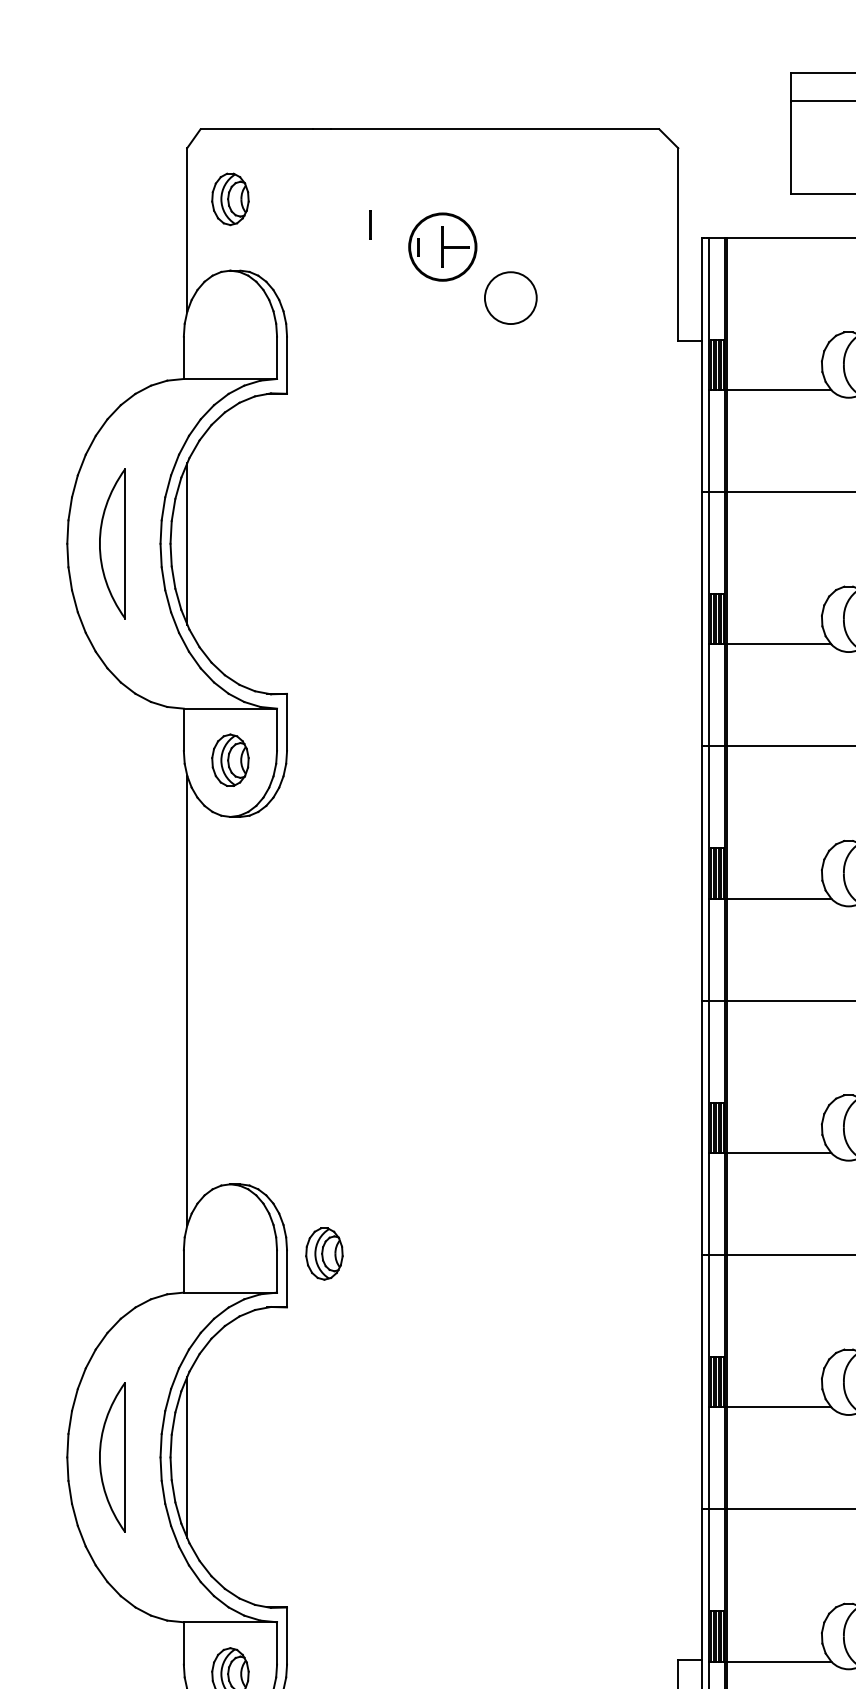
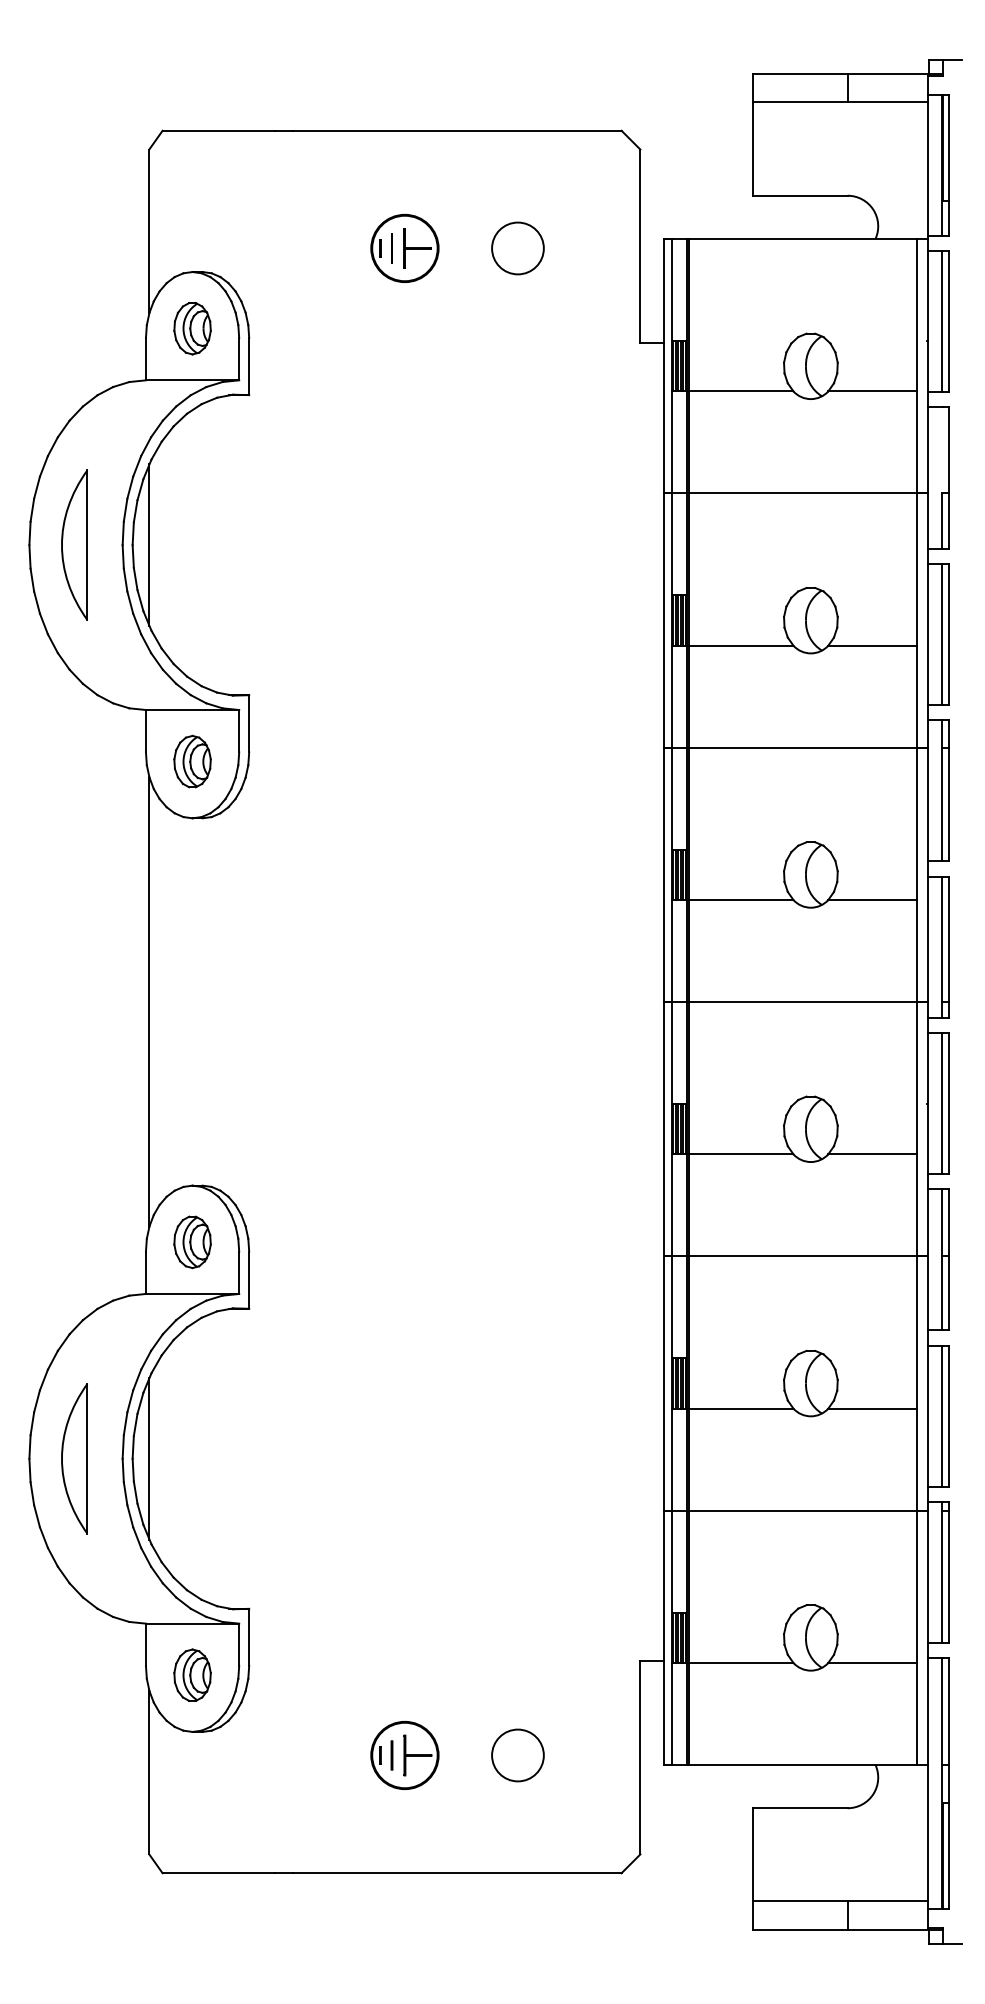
part: (230, 199) -> (192, 328), moved
line: (370, 225) -> (391, 248), moved
circle: (510, 298) -> (517, 248), moved
part: (324, 1254) -> (192, 1242), moved

